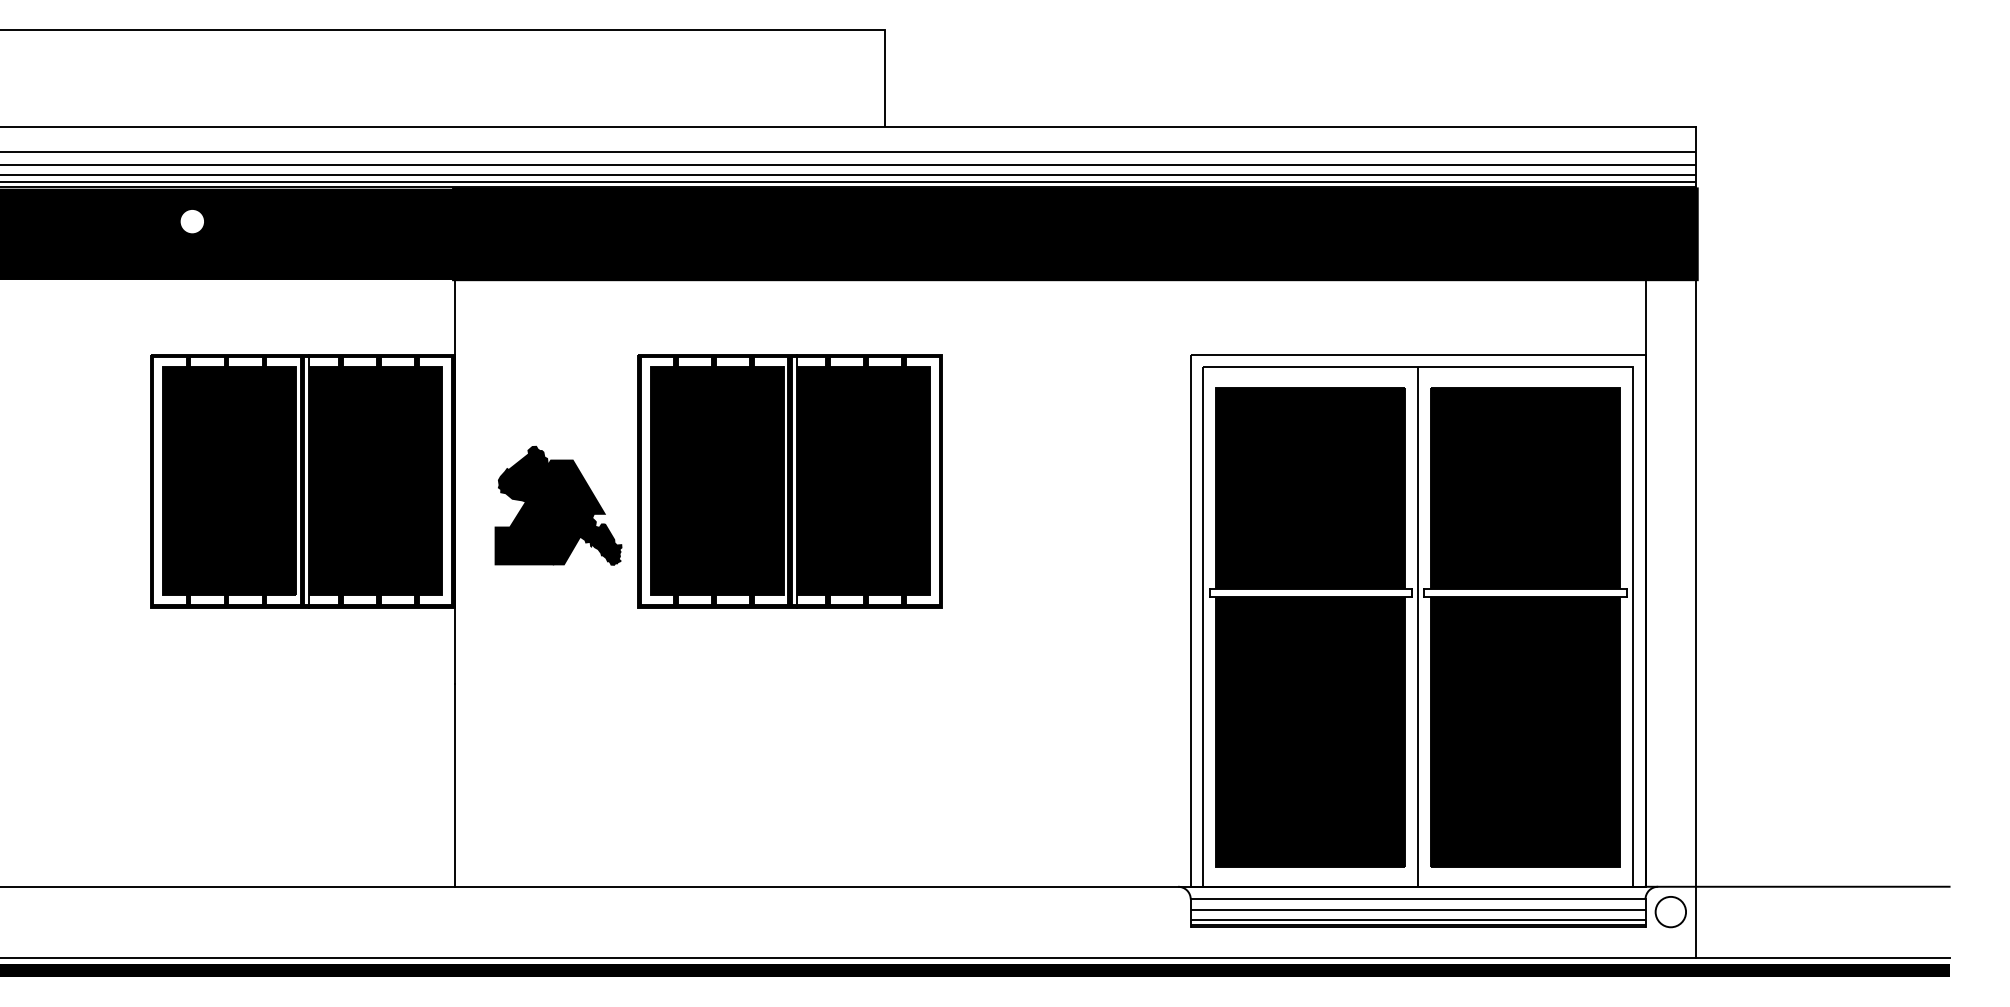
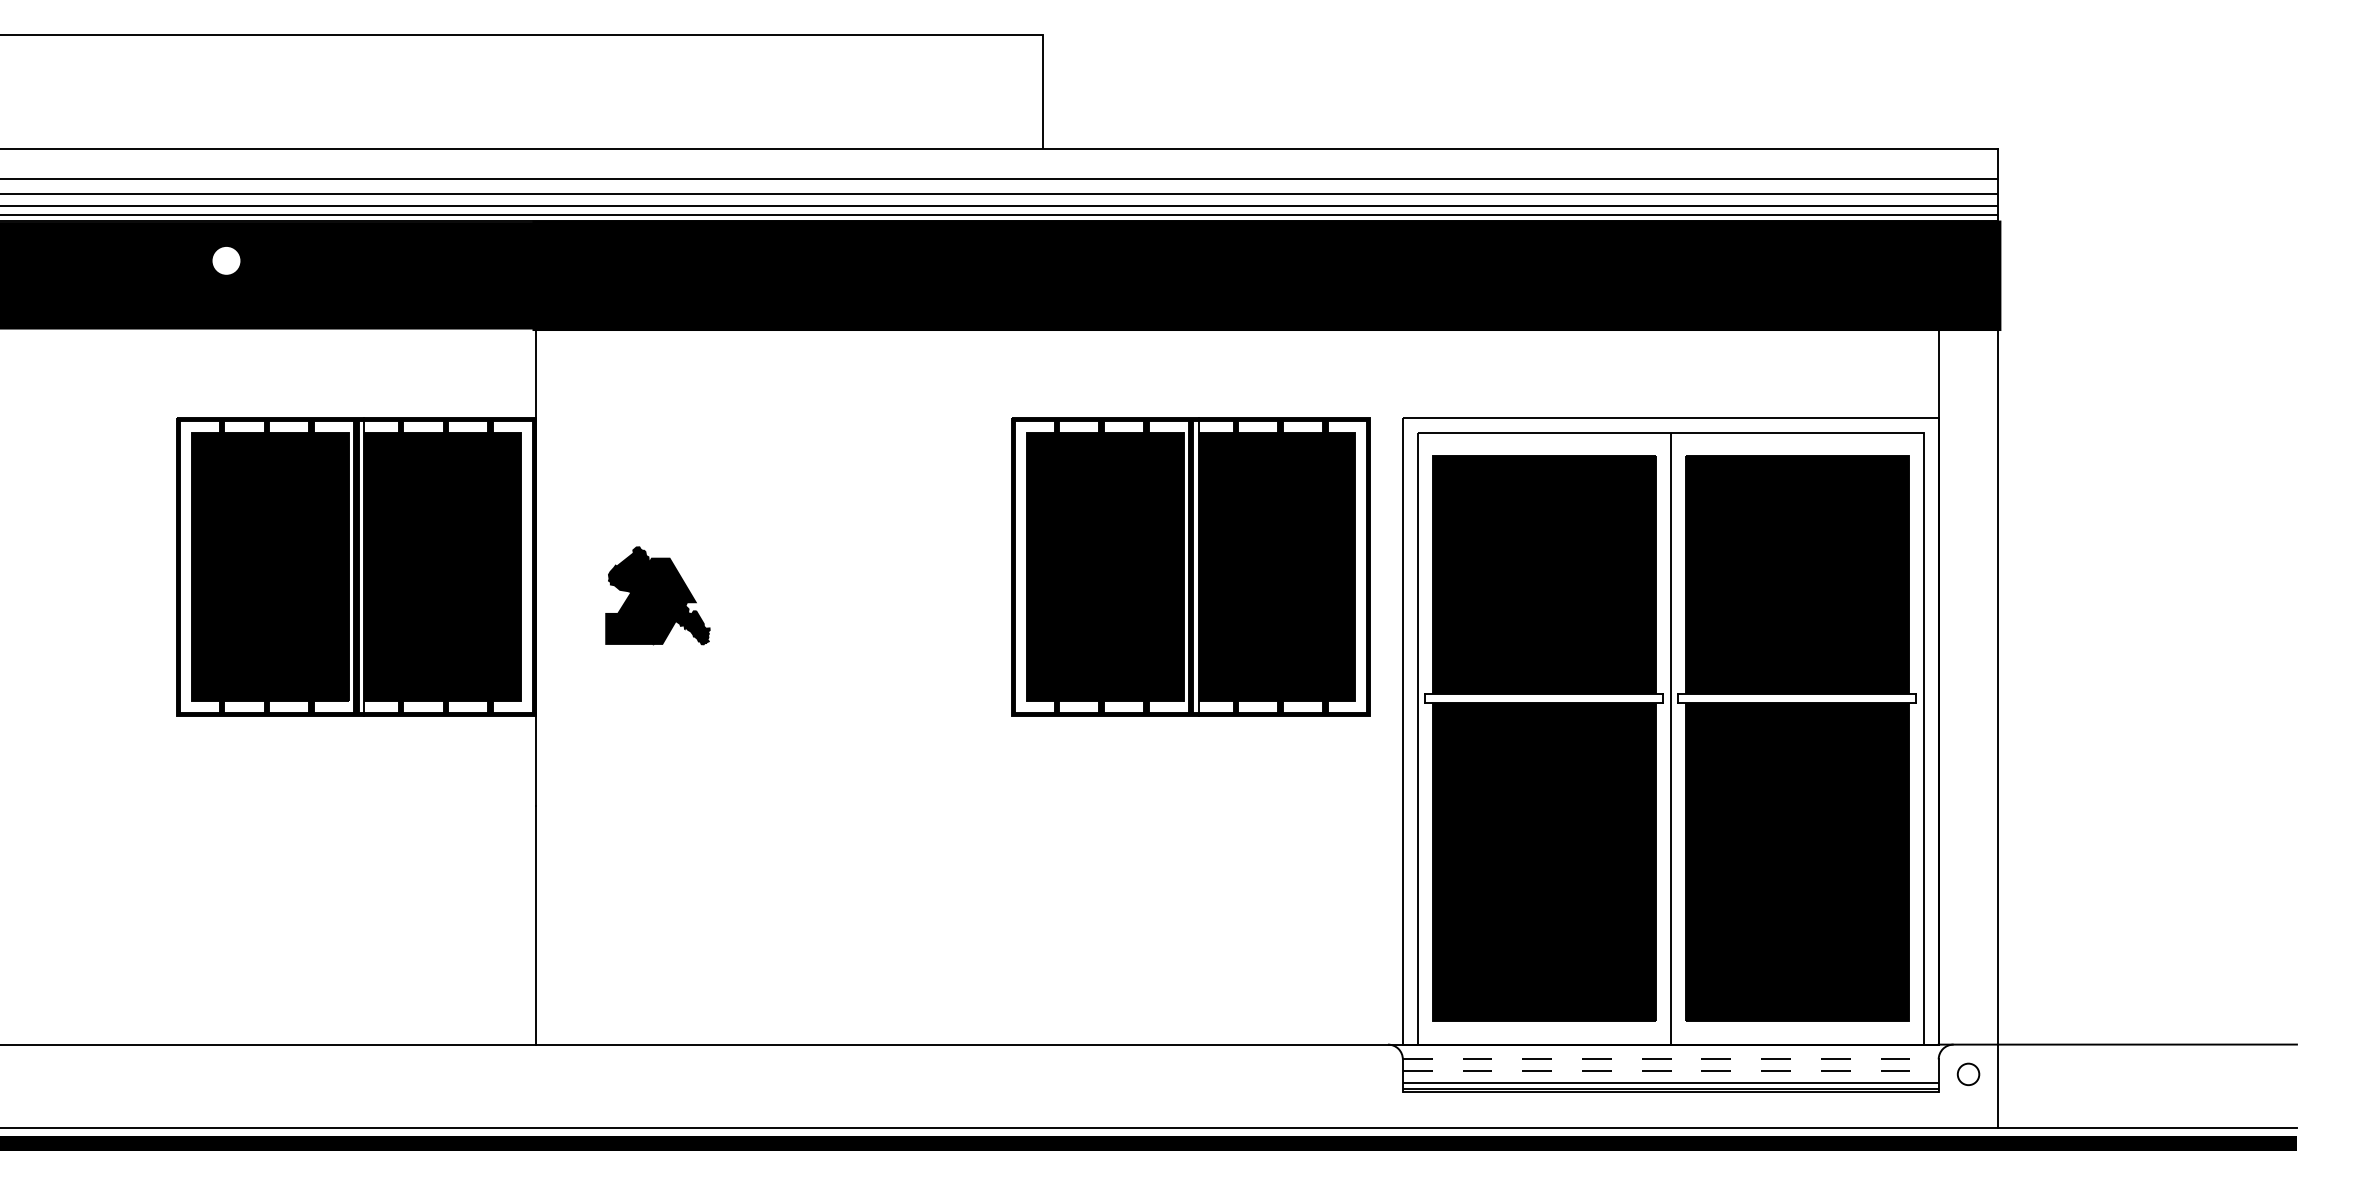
part: (789, 481) -> (1190, 566), moved
part: (558, 505) -> (657, 595), size x0.7
line: (1417, 899) -> (1670, 1059), solid -> dashed
line: (1417, 909) -> (1670, 1071), solid -> dashed
circle: (1670, 912) -> (1968, 1074), size x0.6

